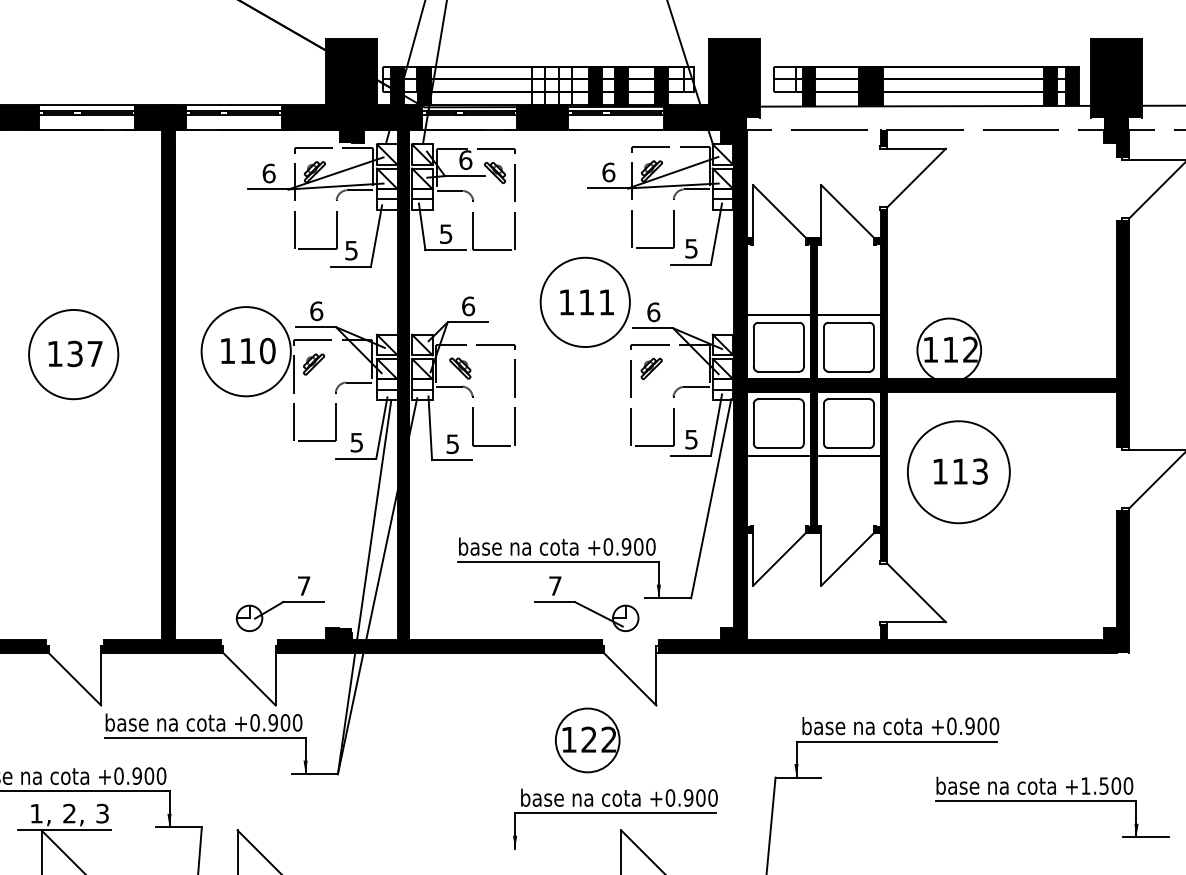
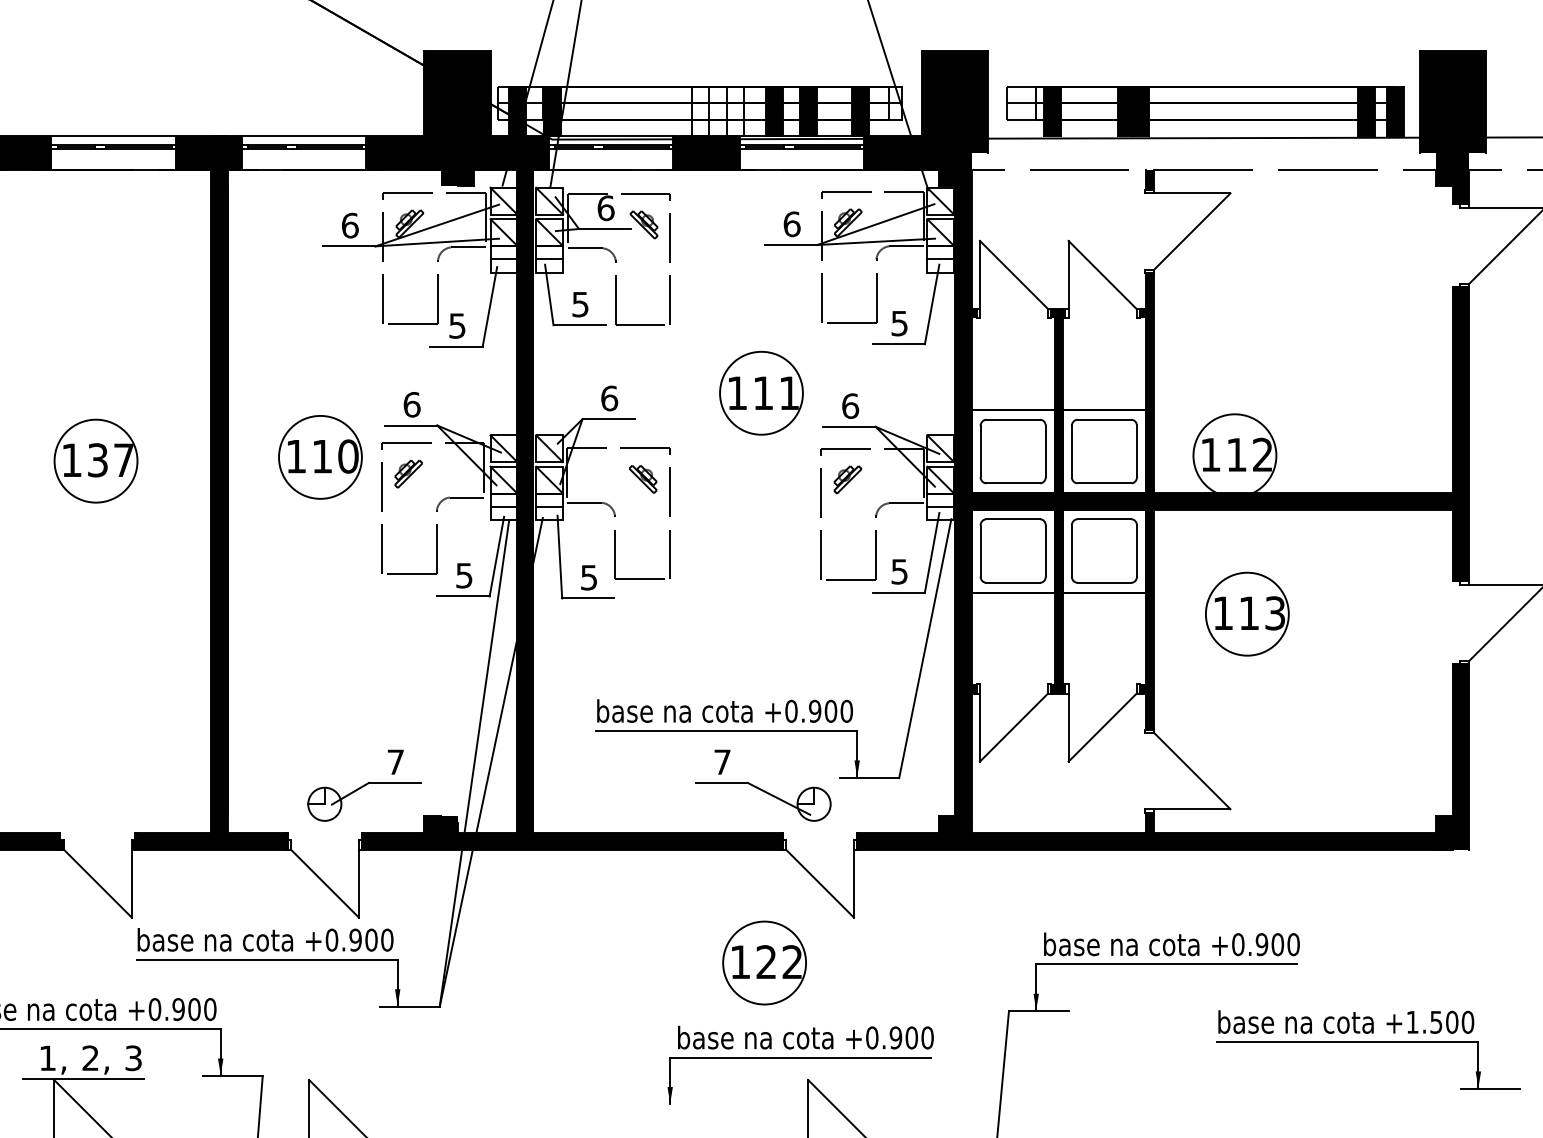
circle: (585, 302) -> (761, 393), size x0.71
circle: (246, 351) -> (320, 457), size x0.71
circle: (73, 354) -> (95, 461), size x0.71
part: (460, 368) -> (643, 479), moved
circle: (958, 472) -> (1246, 614), size x0.62

